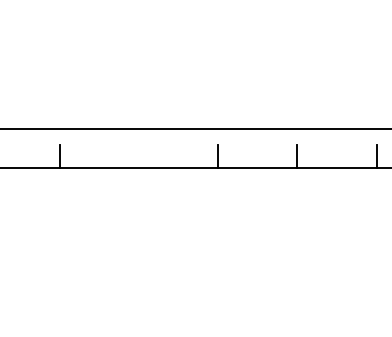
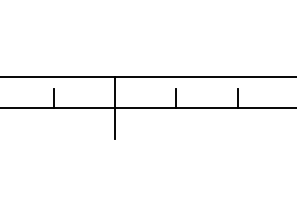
line: (139, 168) -> (115, 107), added

